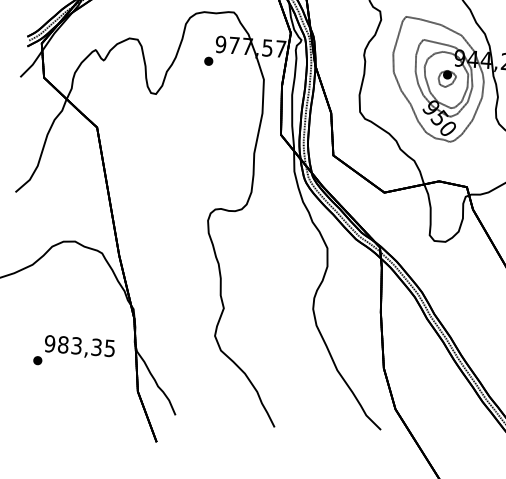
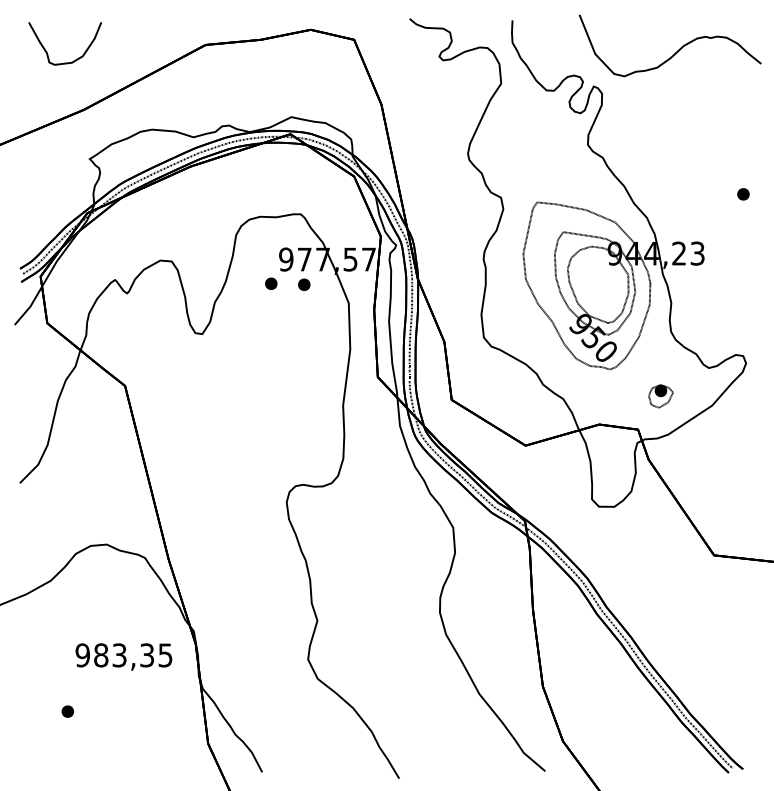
part: (232, 63) -> (304, 284), added
part: (446, 79) -> (660, 396), moved
text: (79, 346) -> (123, 656), moved

